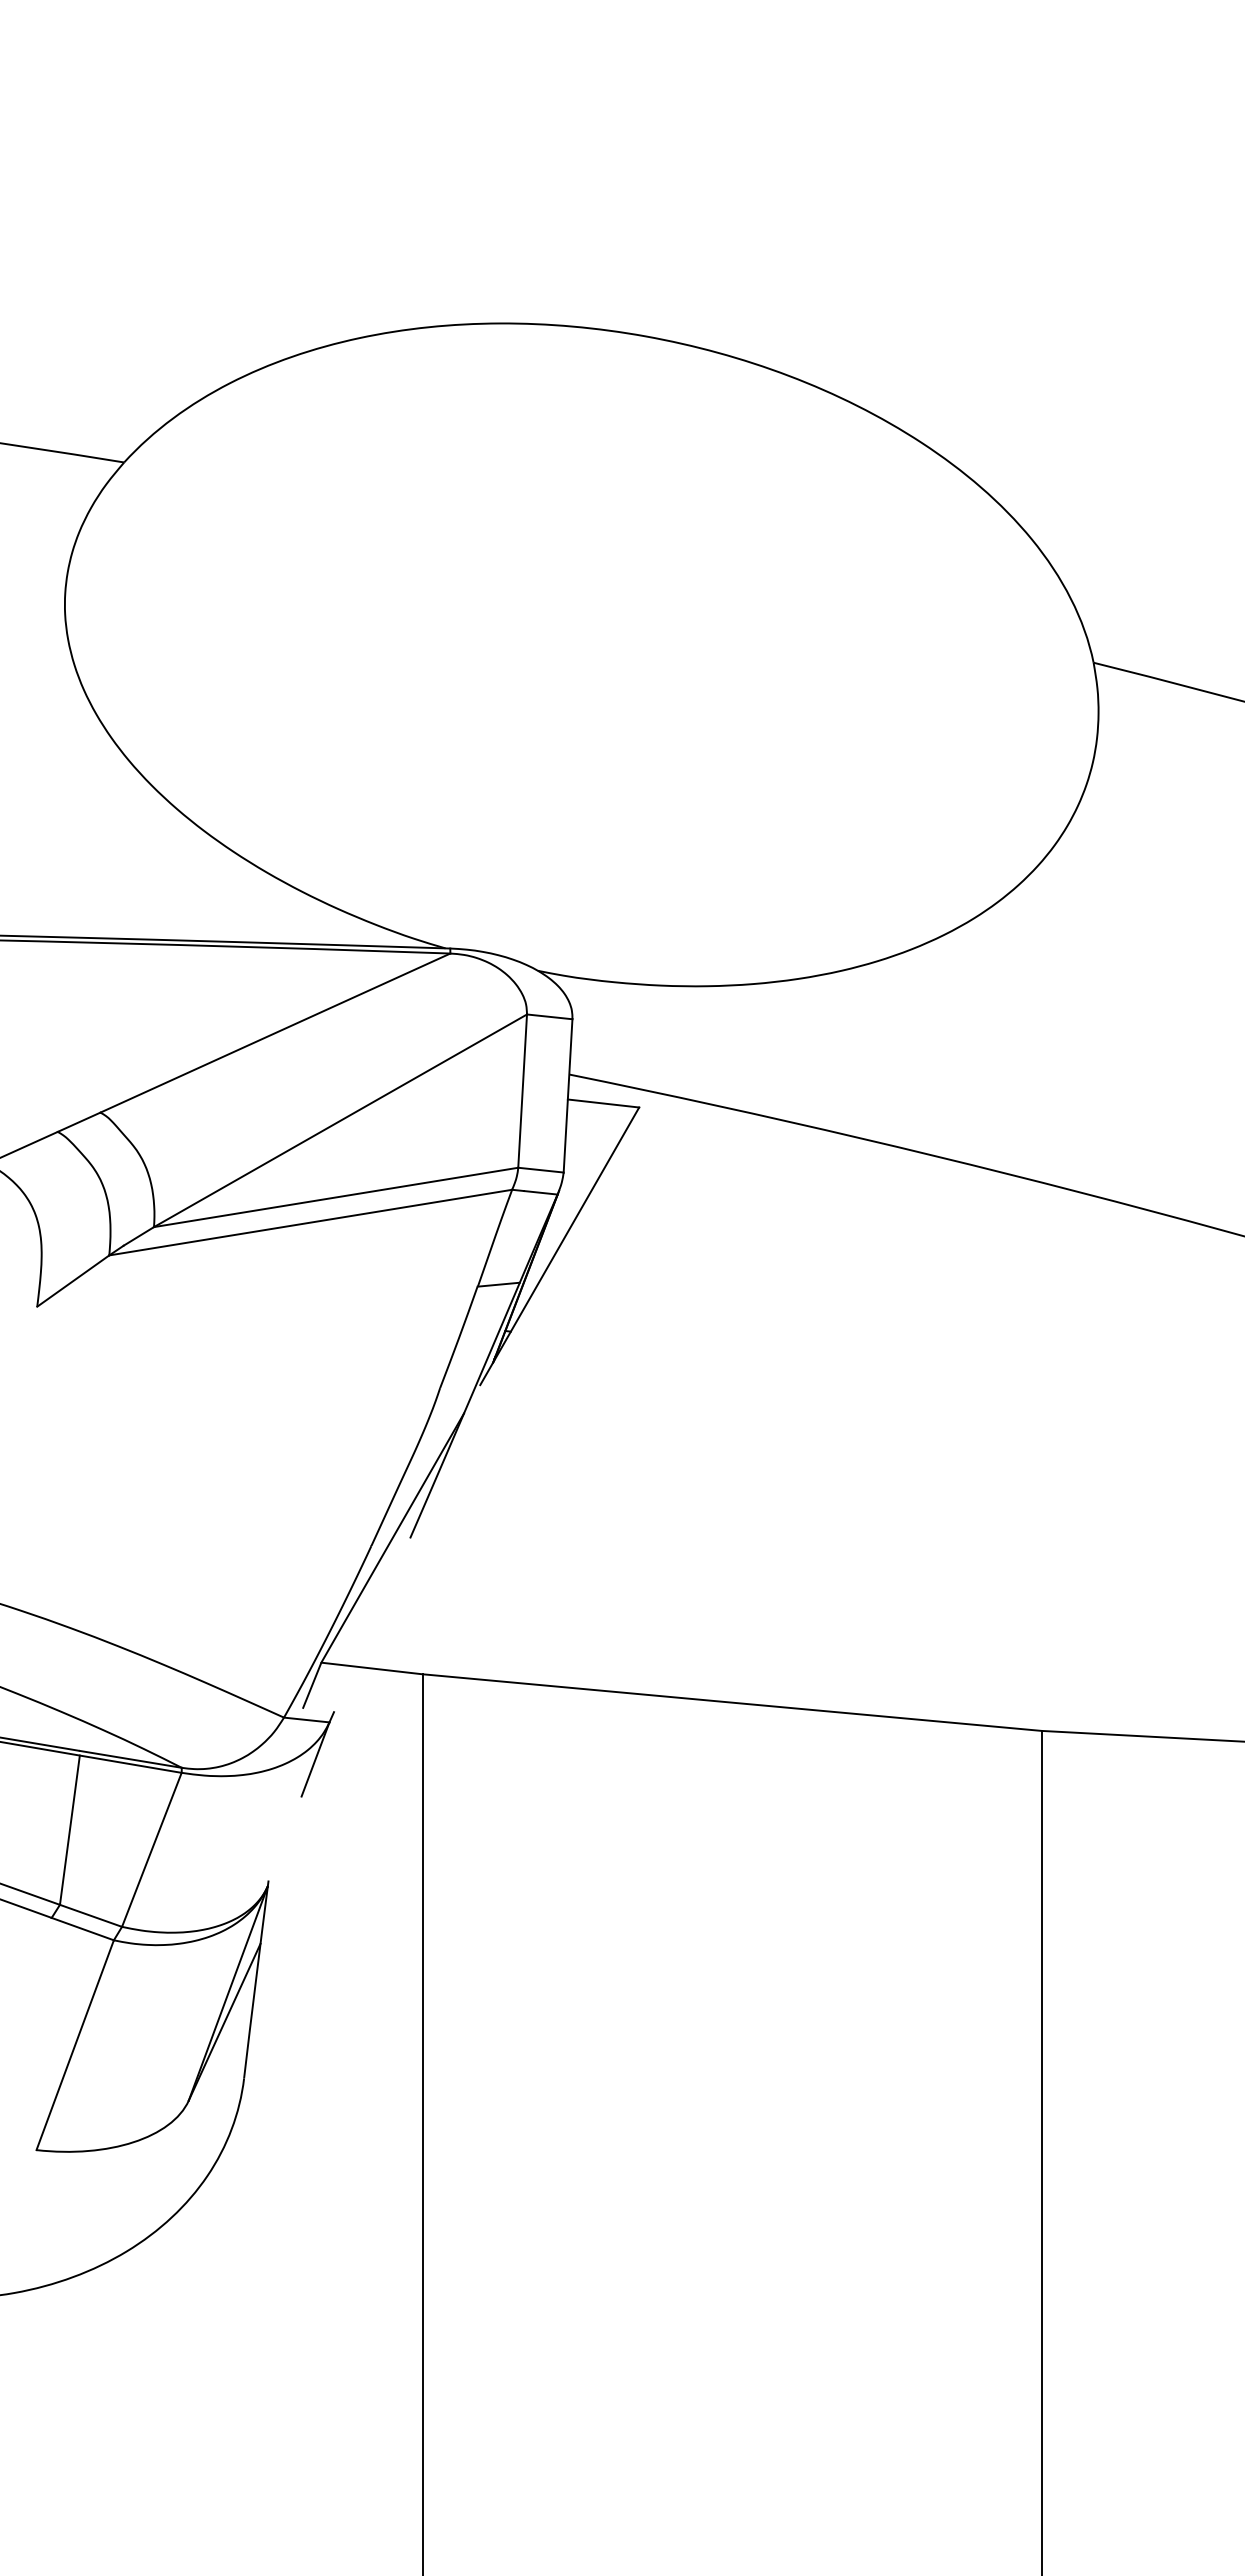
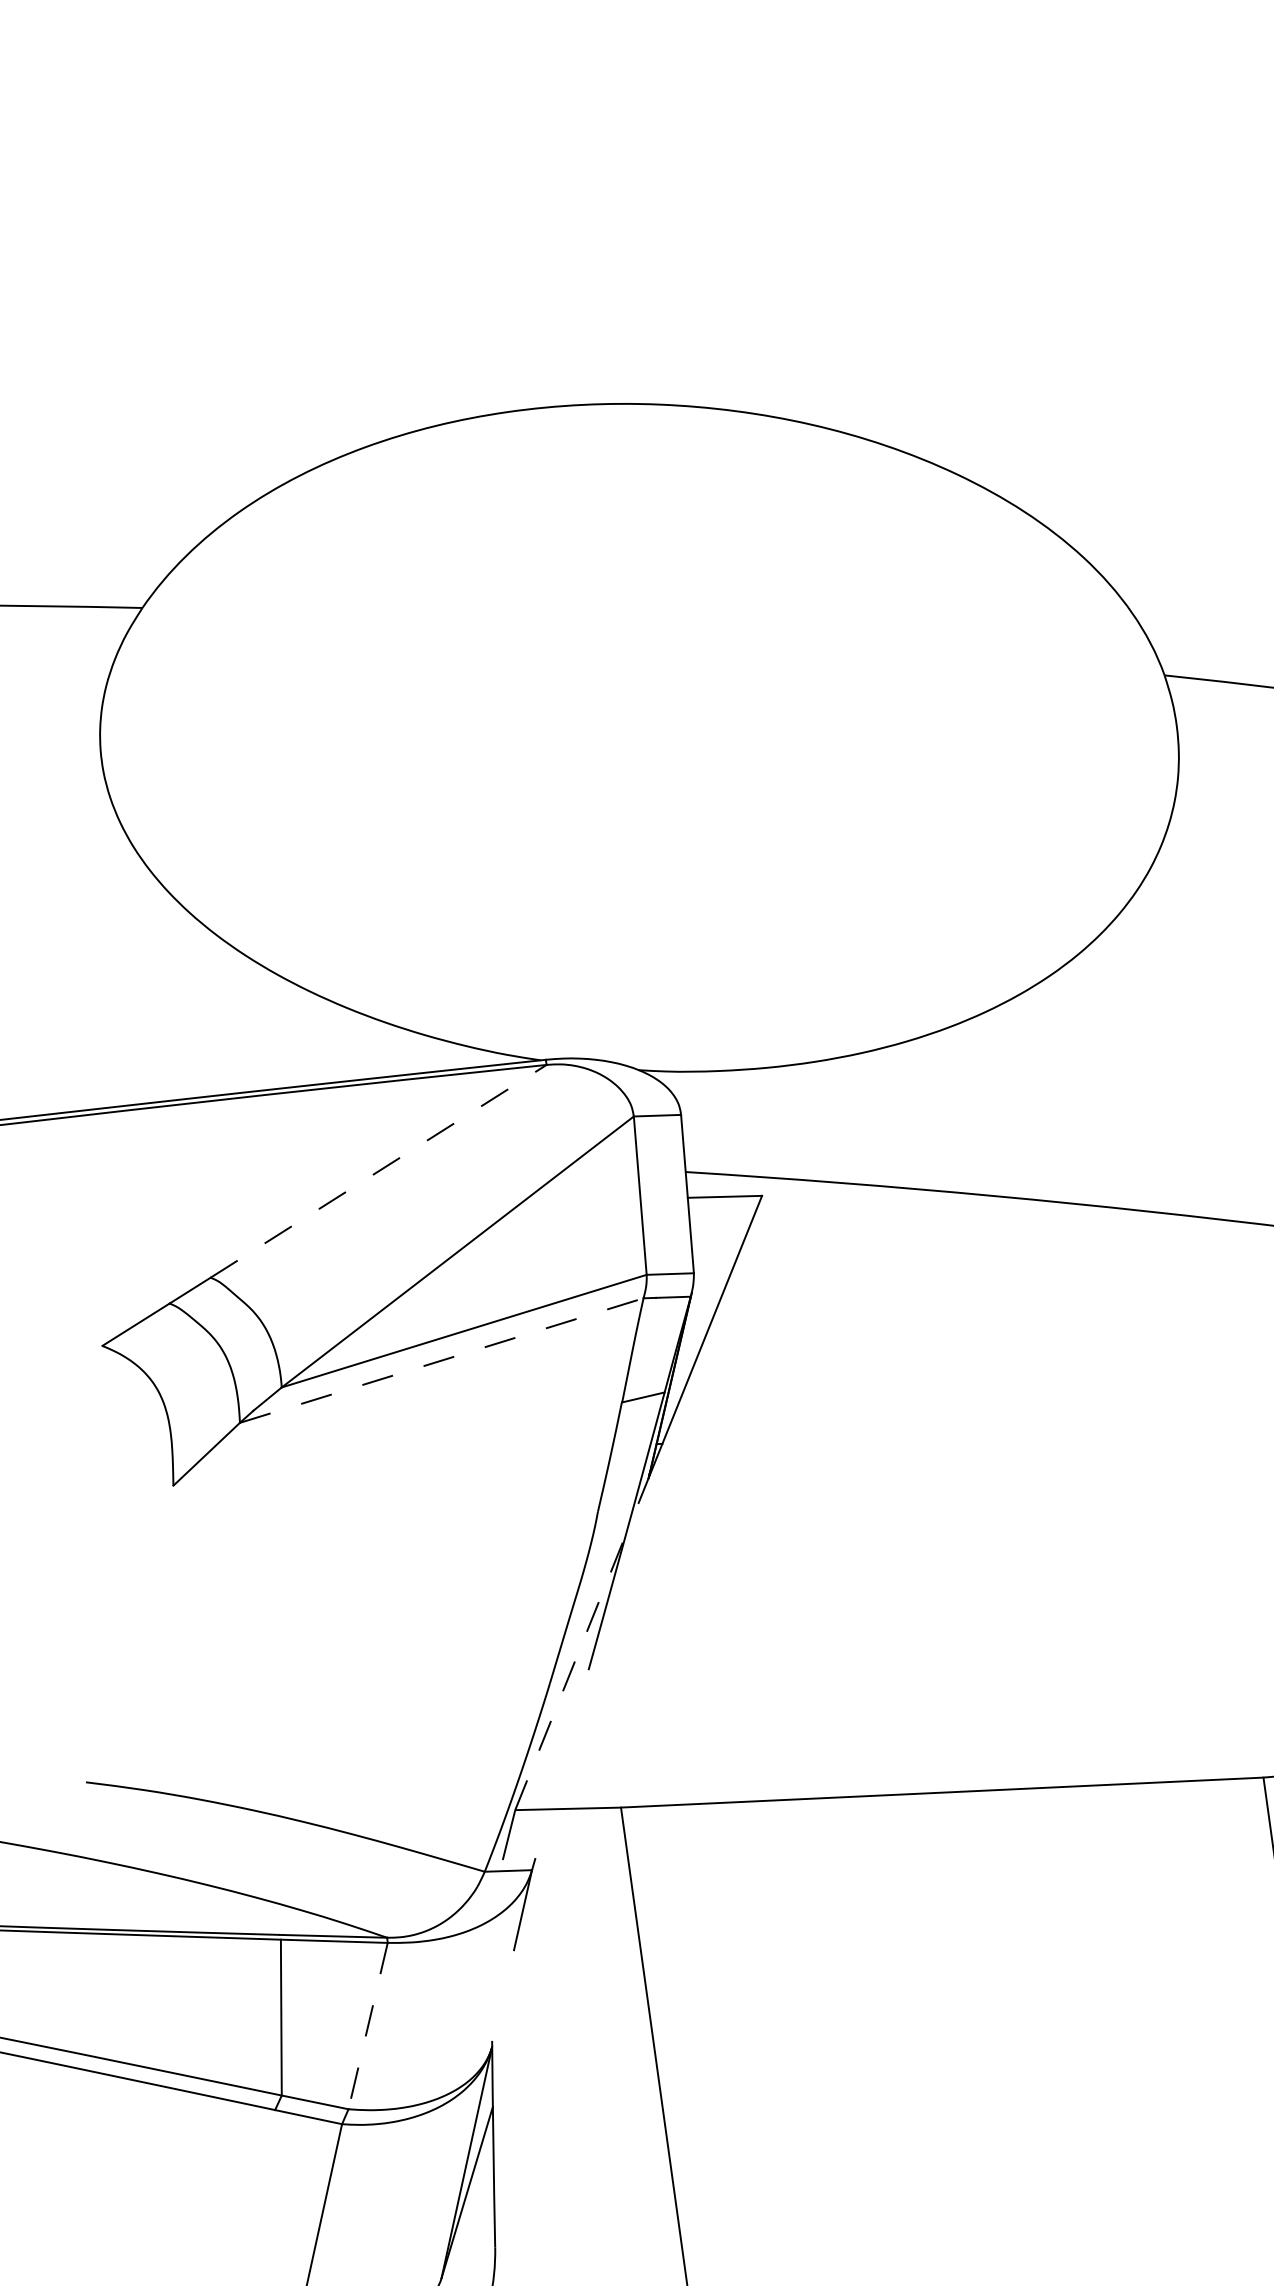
line: (275, 1032) -> (378, 1170), solid -> dashed
line: (311, 1222) -> (442, 1360), solid -> dashed
line: (392, 1538) -> (570, 1672), solid -> dashed
line: (151, 1849) -> (367, 2025), solid -> dashed

